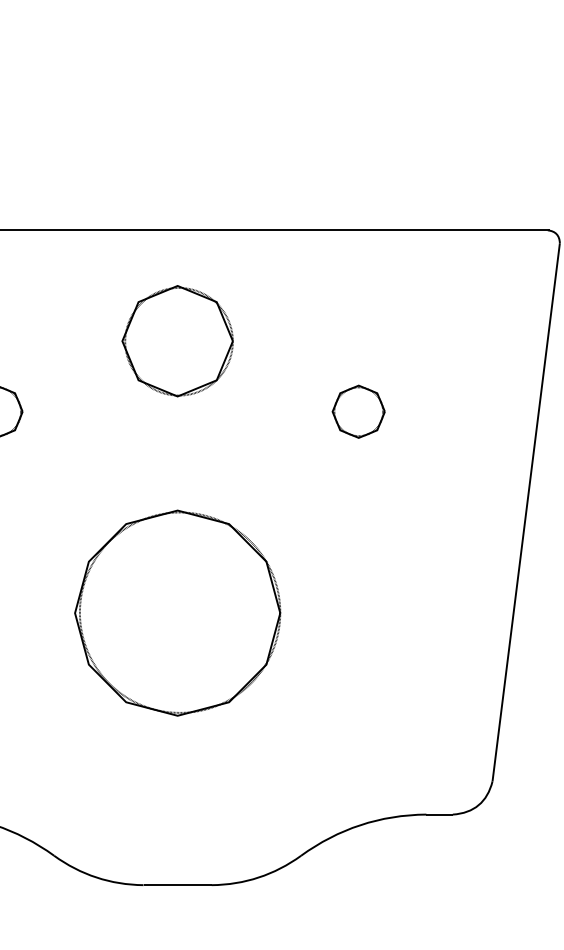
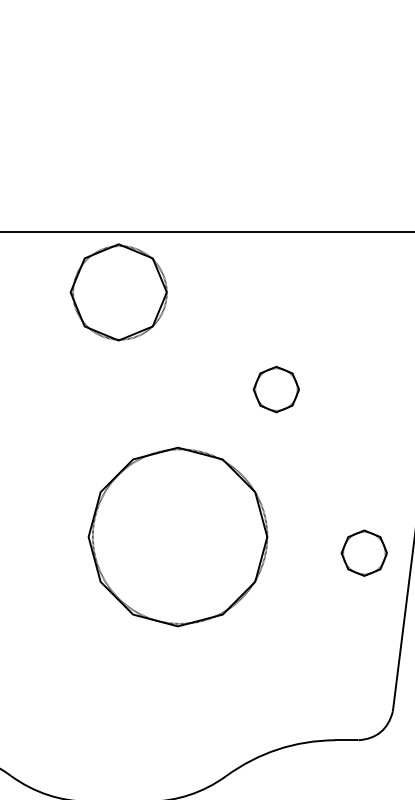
part: (177, 341) -> (118, 292), moved
part: (459, 599) -> (364, 552), added
part: (177, 612) -> (177, 536), moved

